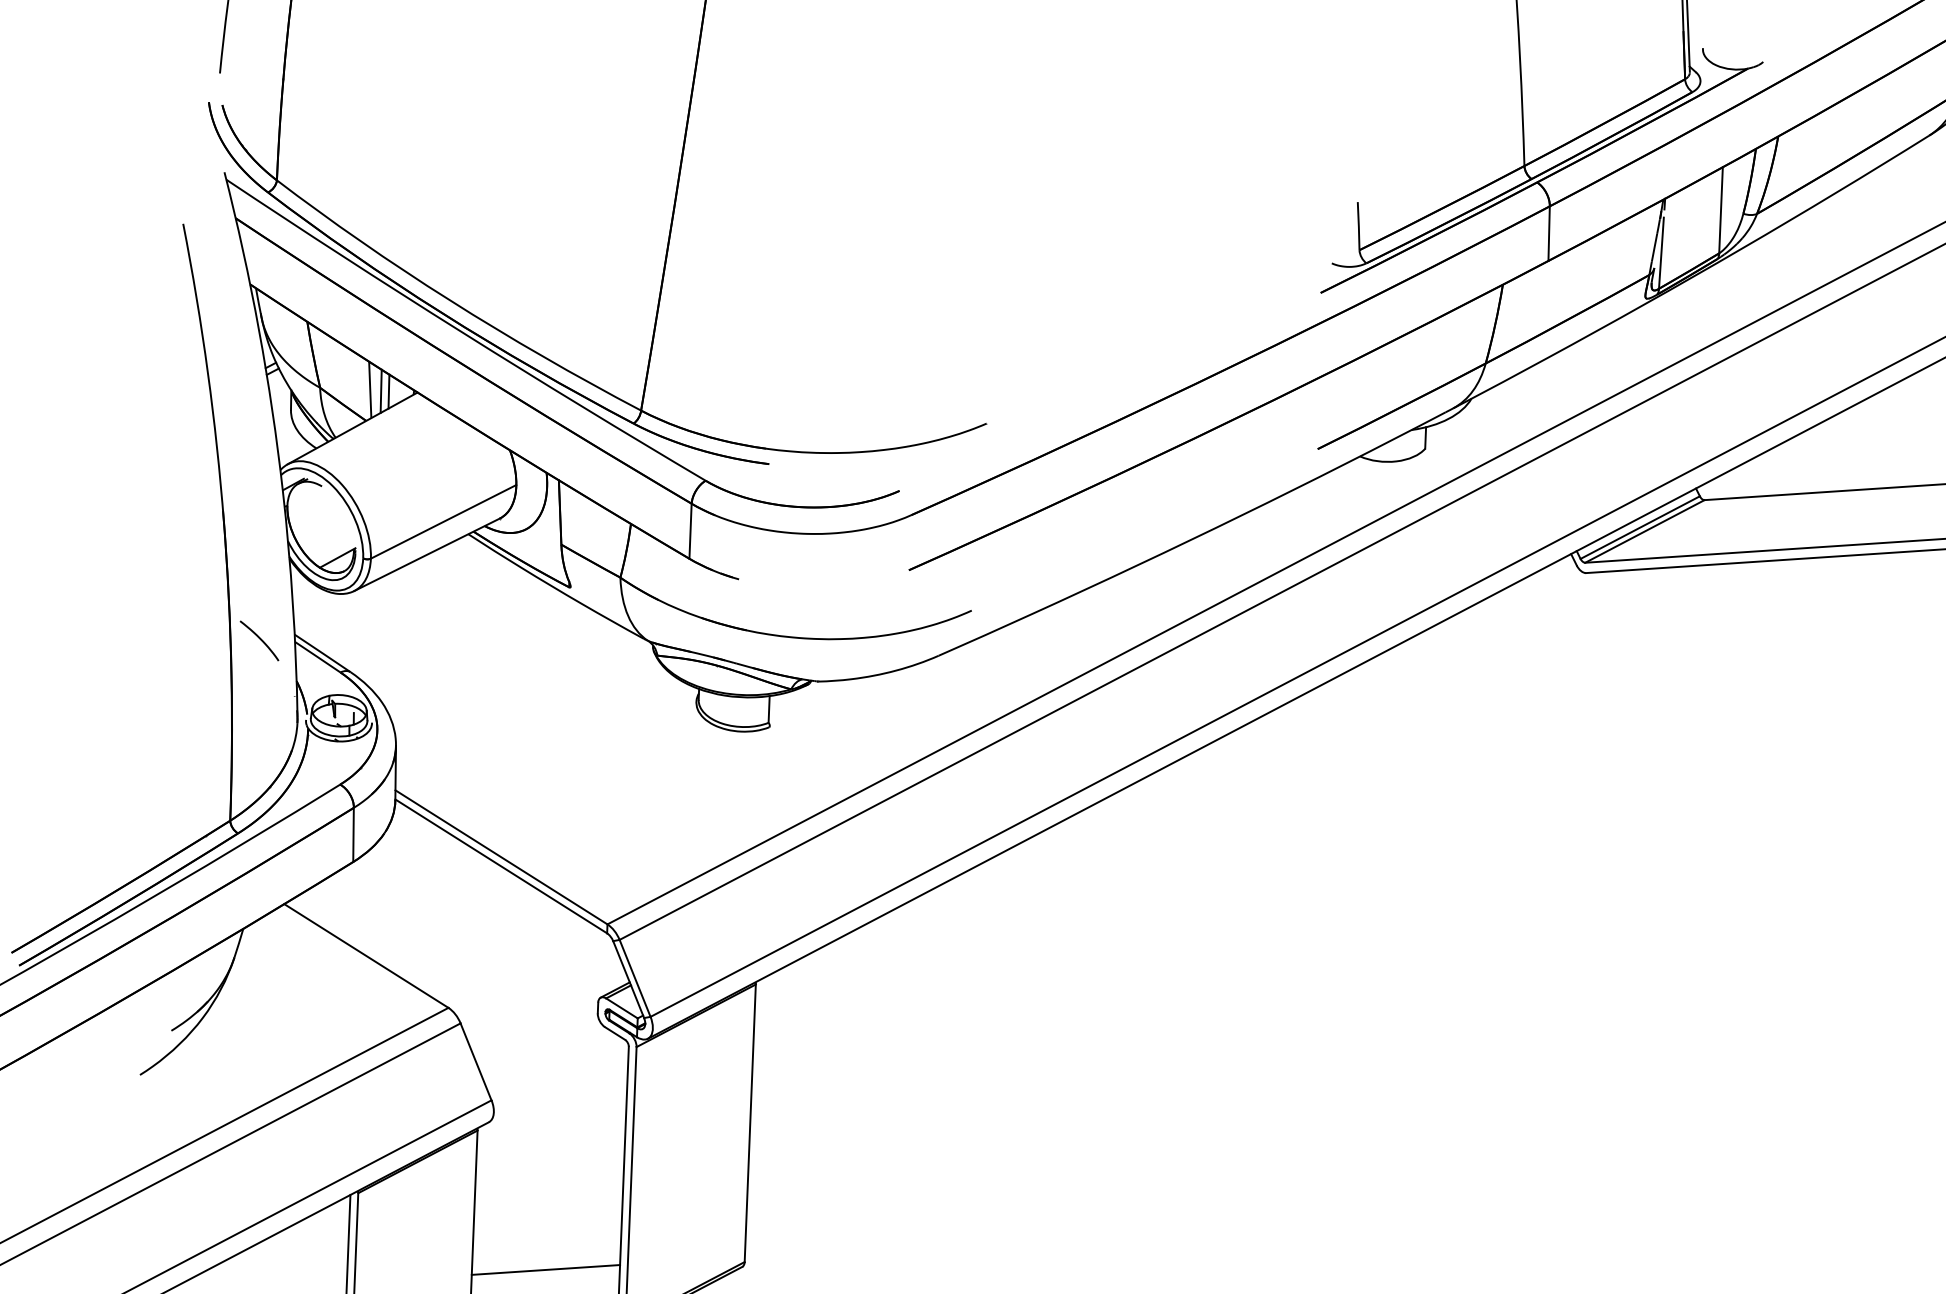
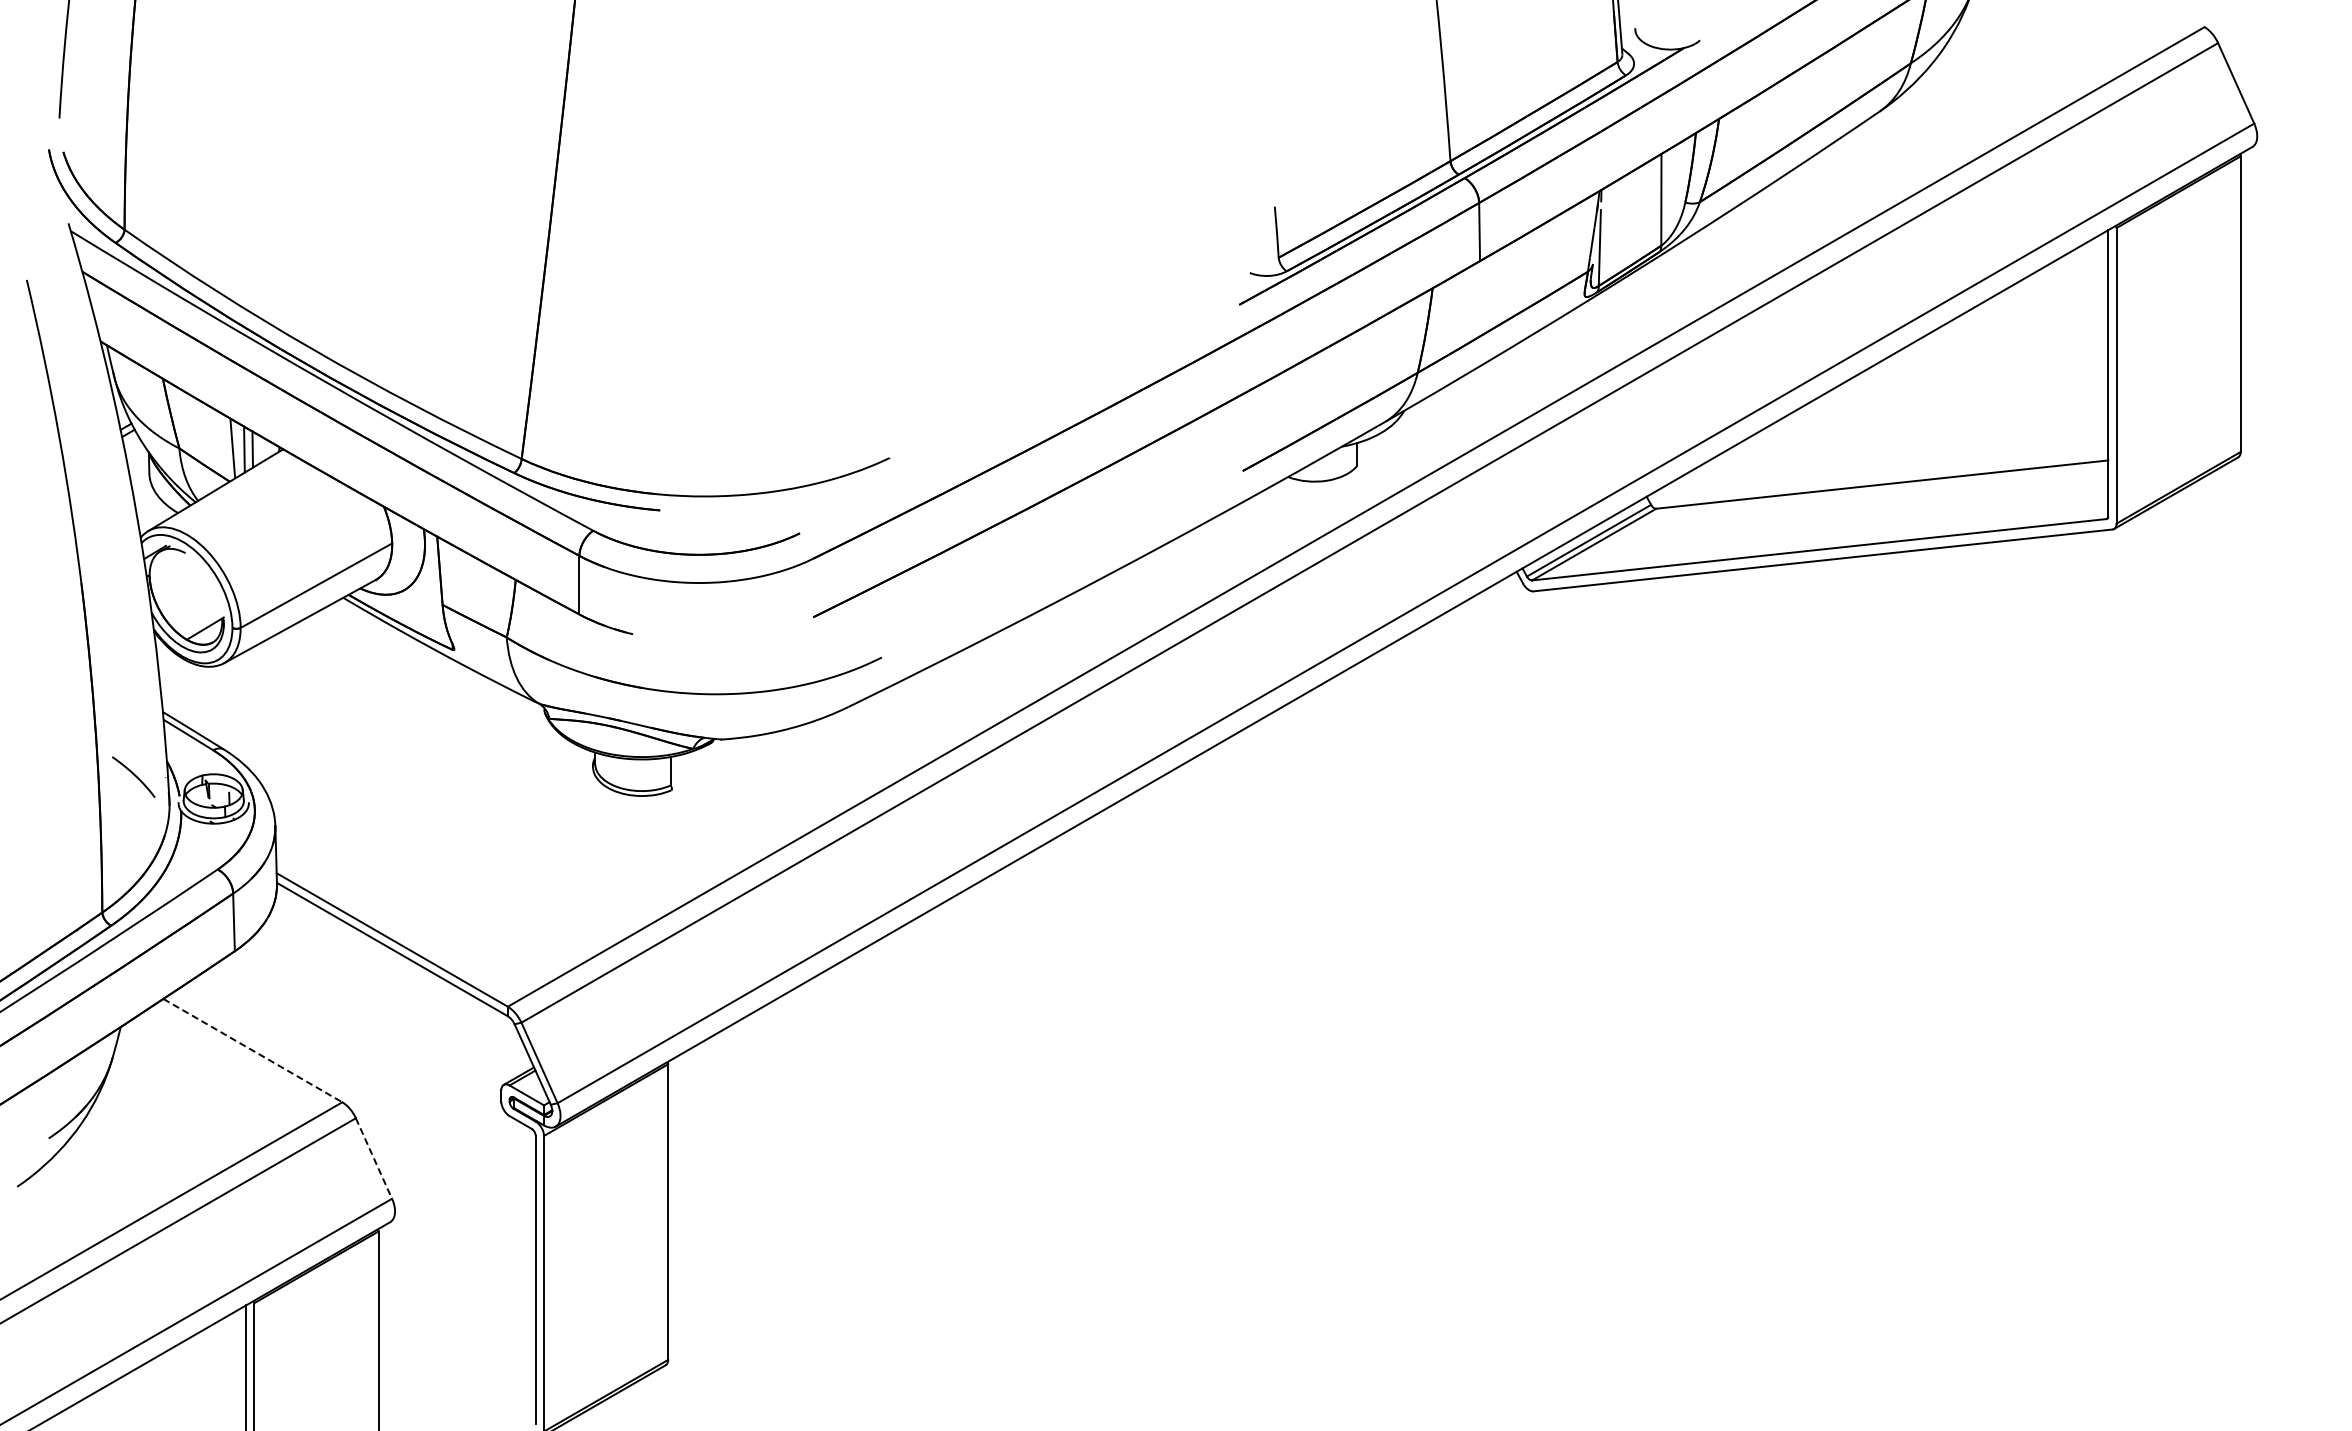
curve: (259, 639) -> (133, 775), moved
line: (367, 955) -> (253, 1050), solid -> dashed
line: (476, 1061) -> (374, 1158), solid -> dashed
line: (545, 1269) -> (456, 1376), removed

